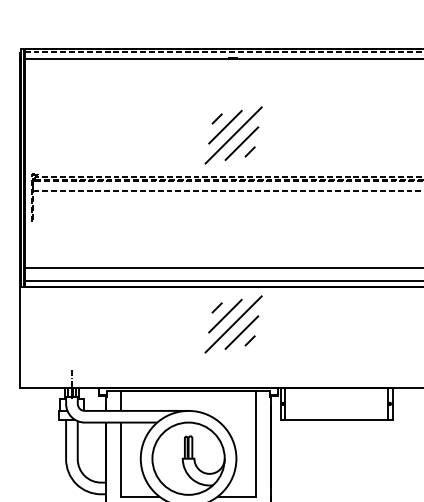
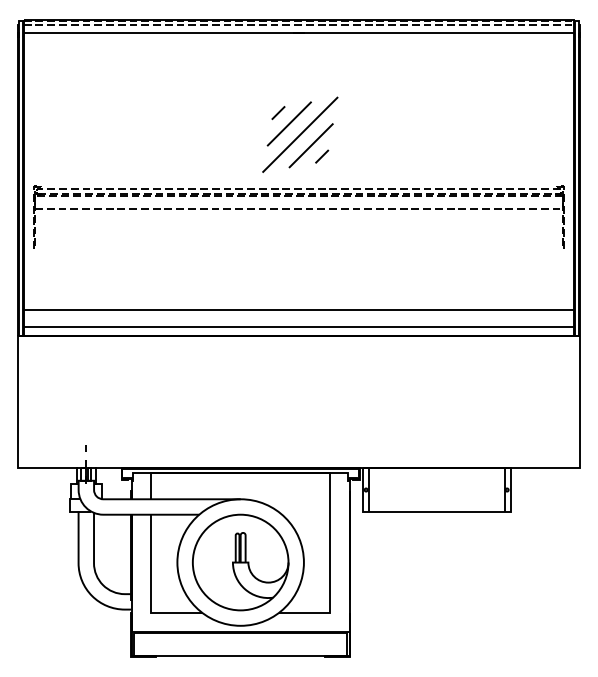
part: (233, 324) -> (300, 384), removed

